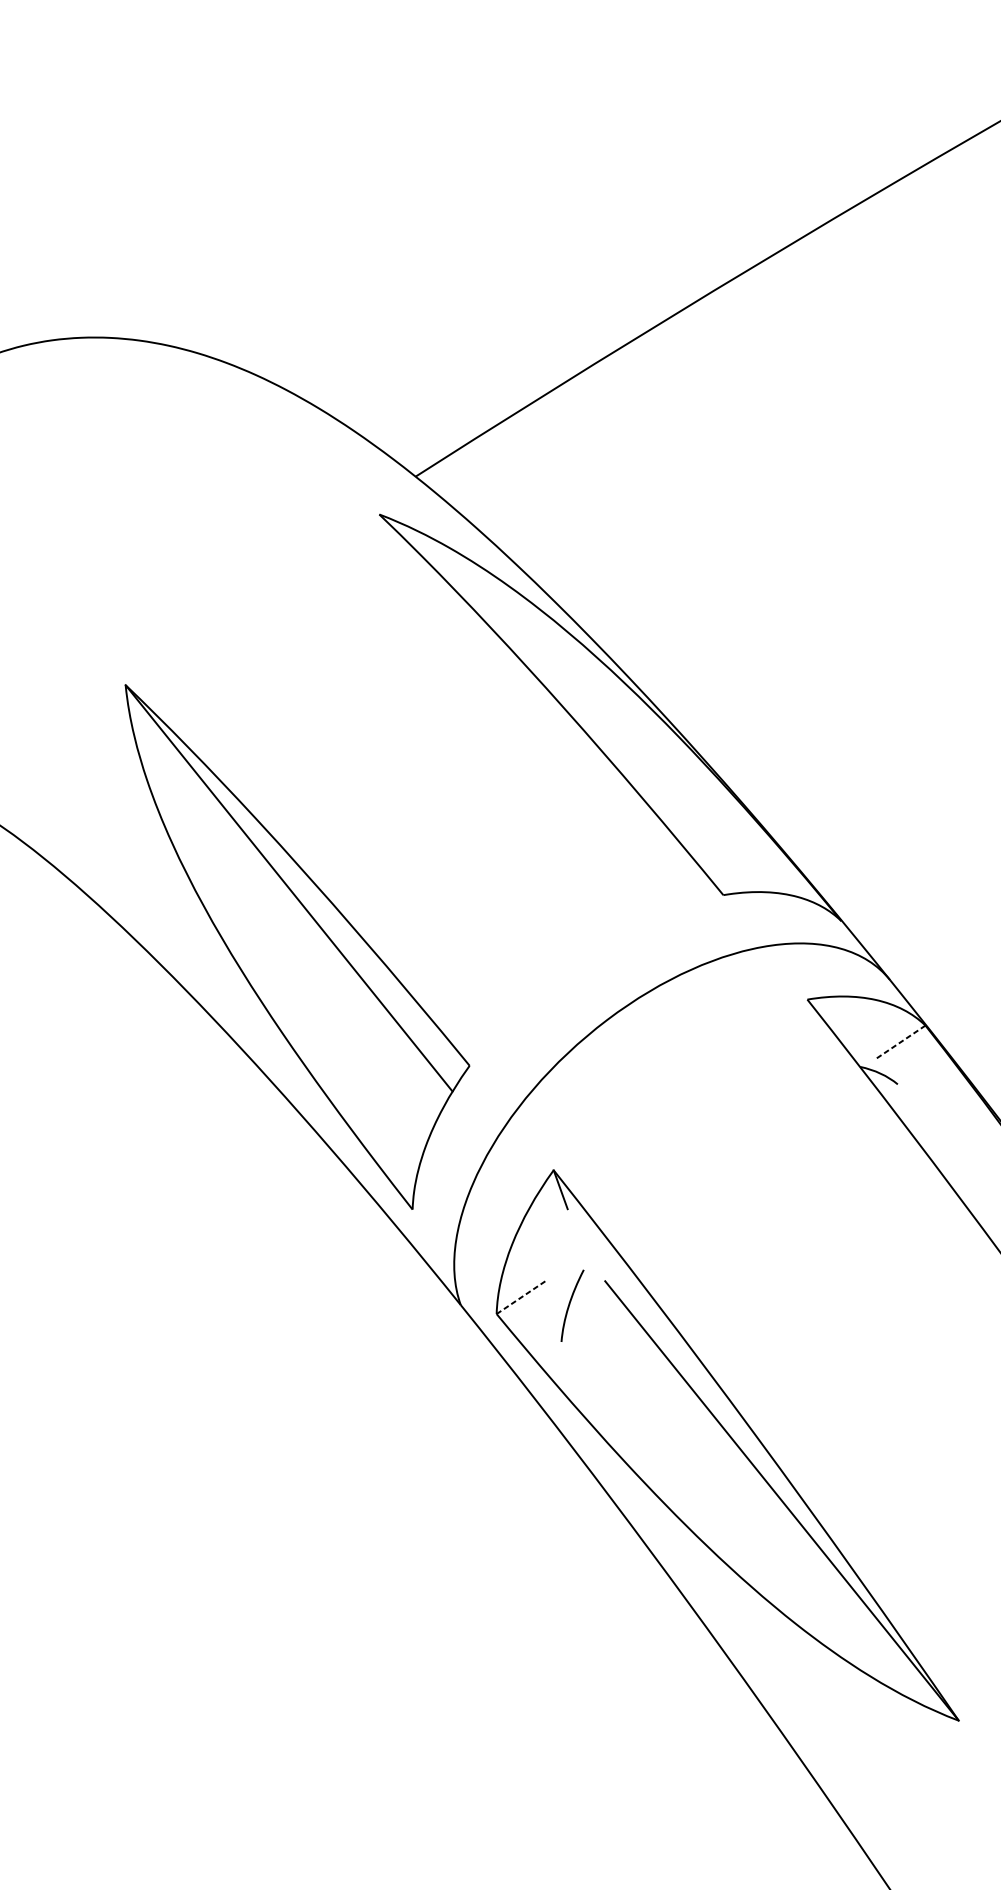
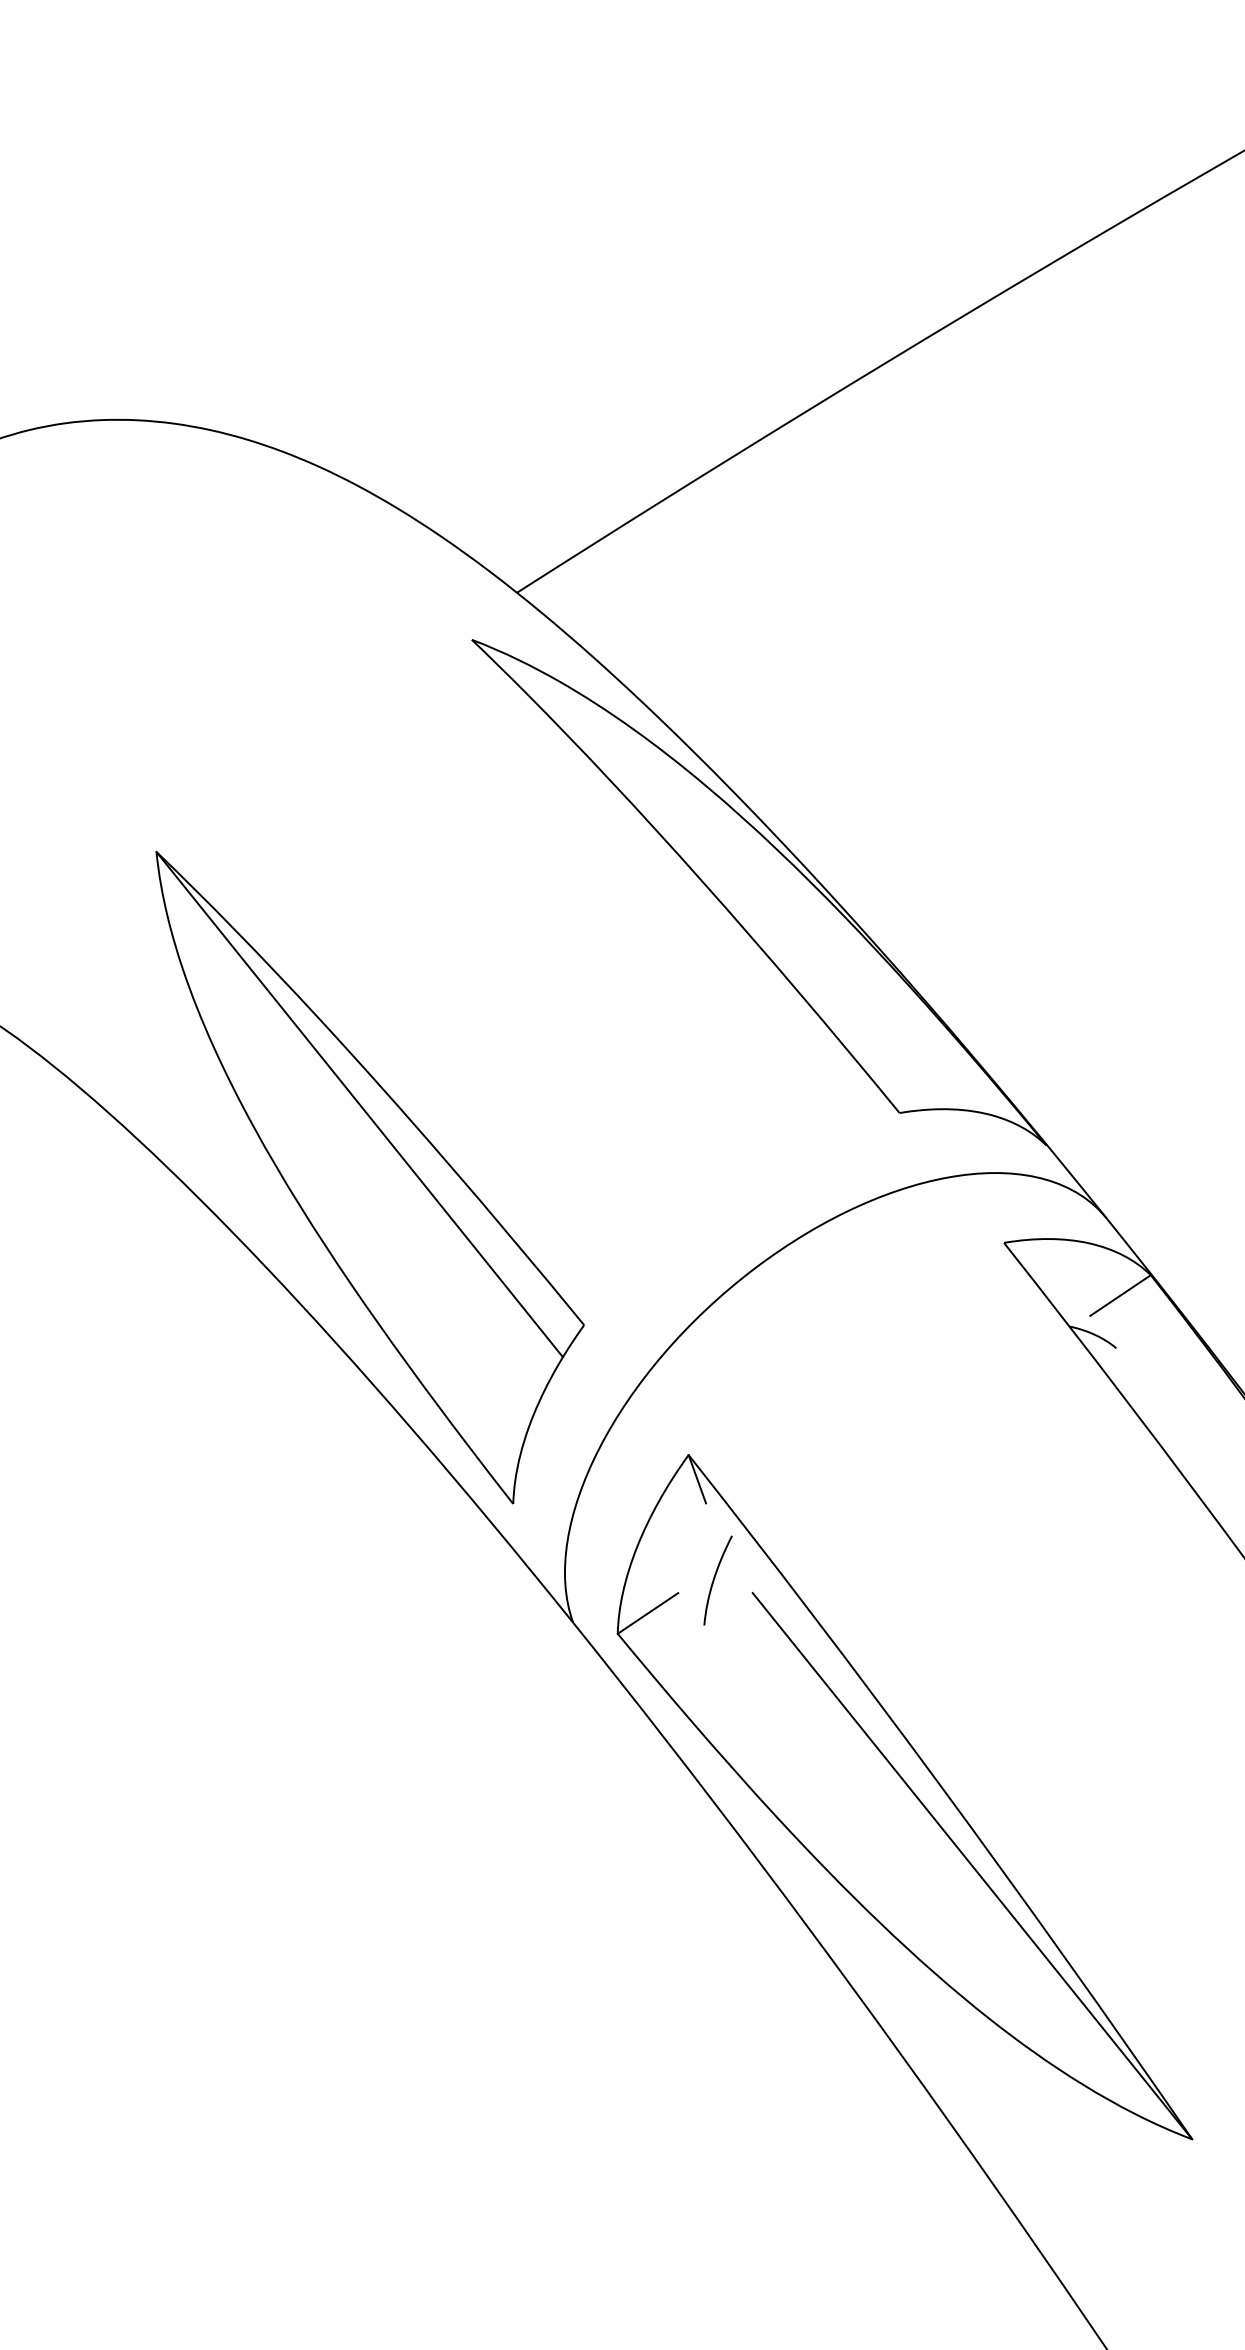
line: (901, 1041) -> (1121, 1295), dashed -> solid
line: (520, 1297) -> (647, 1613), dashed -> solid
curve: (570, 1304) -> (715, 1578), moved

